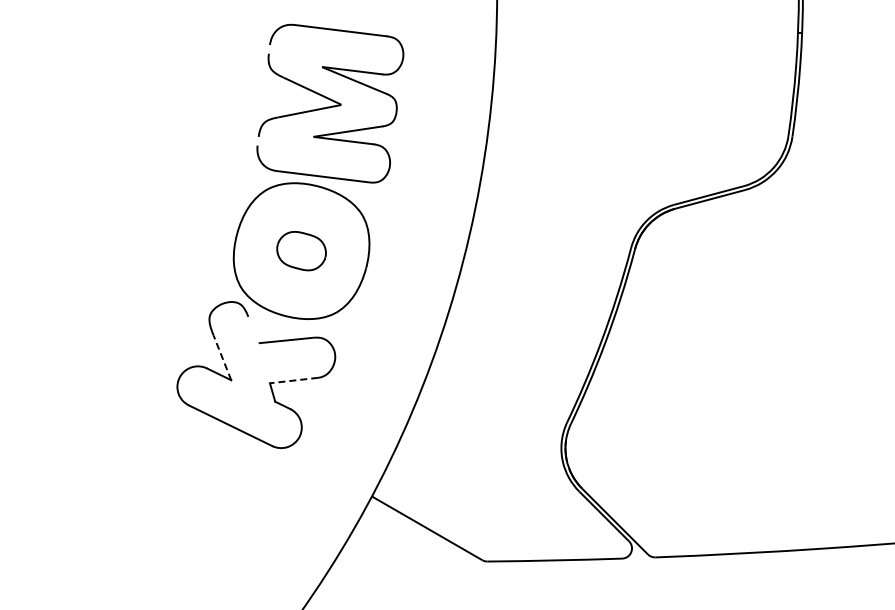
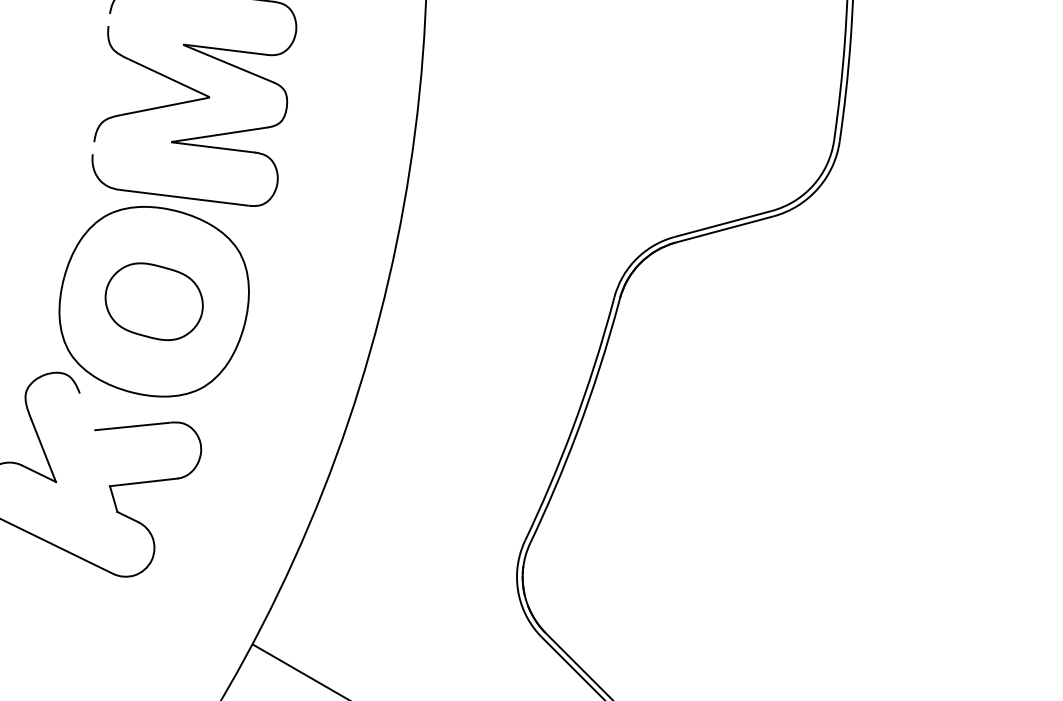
part: (301, 250) -> (154, 300), size x1.43
line: (222, 357) -> (43, 450), dashed -> solid
line: (293, 380) -> (142, 482), dashed -> solid

